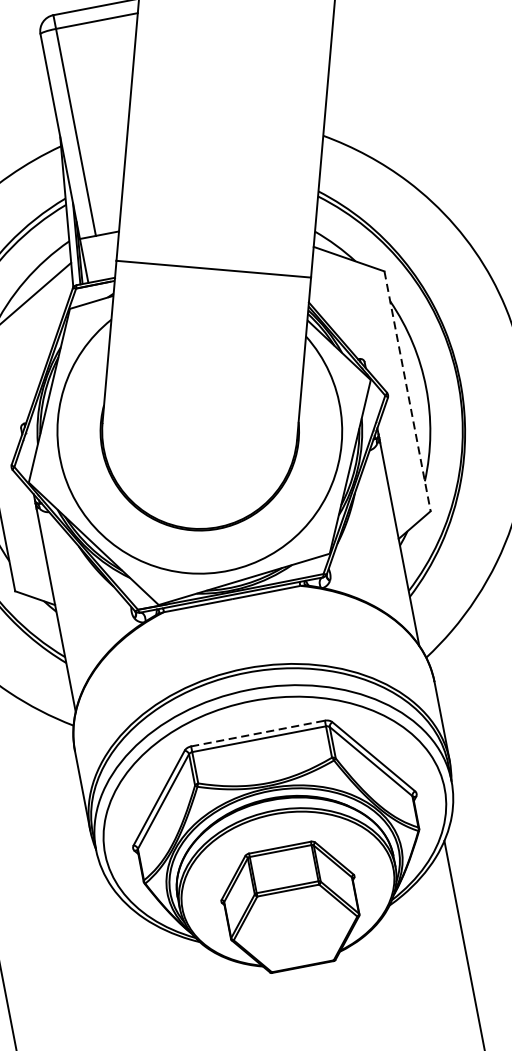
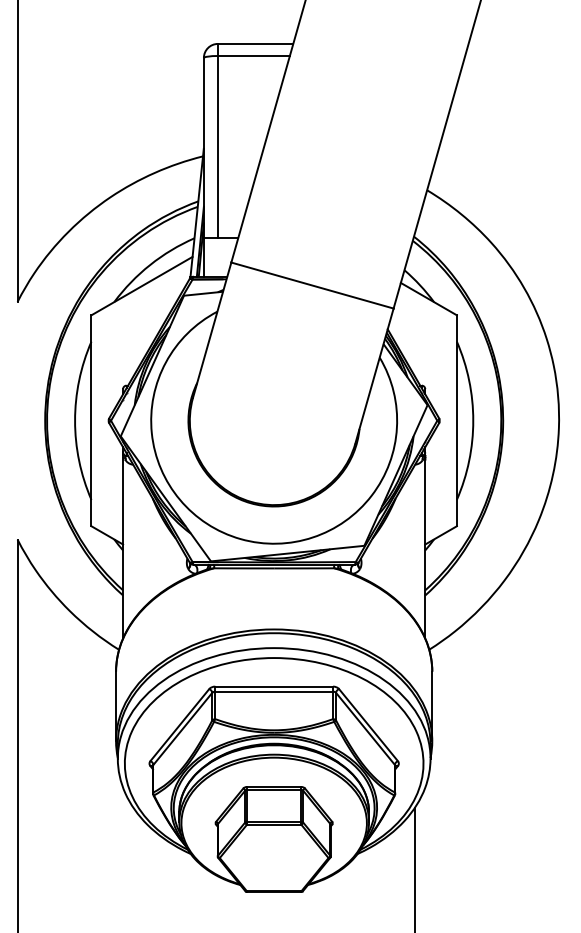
line: (407, 392) -> (456, 421), dashed -> solid
line: (258, 733) -> (274, 686), dashed -> solid

